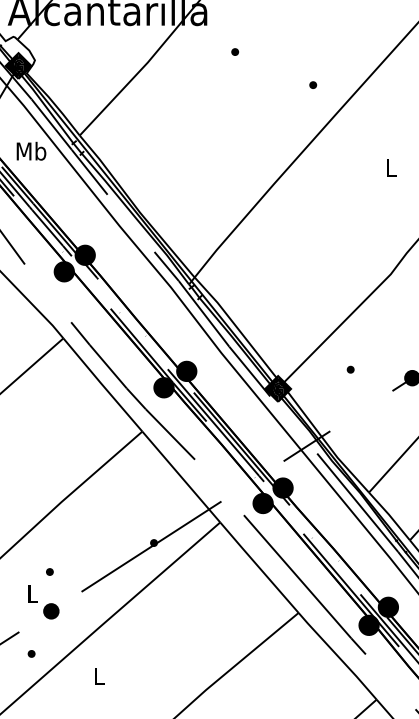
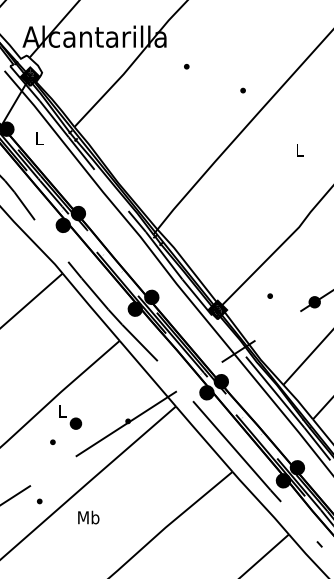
text: (31, 151) -> (39, 138), Mb -> L
part: (43, 602) -> (70, 417), moved
text: (99, 676) -> (88, 517), L -> Mb

